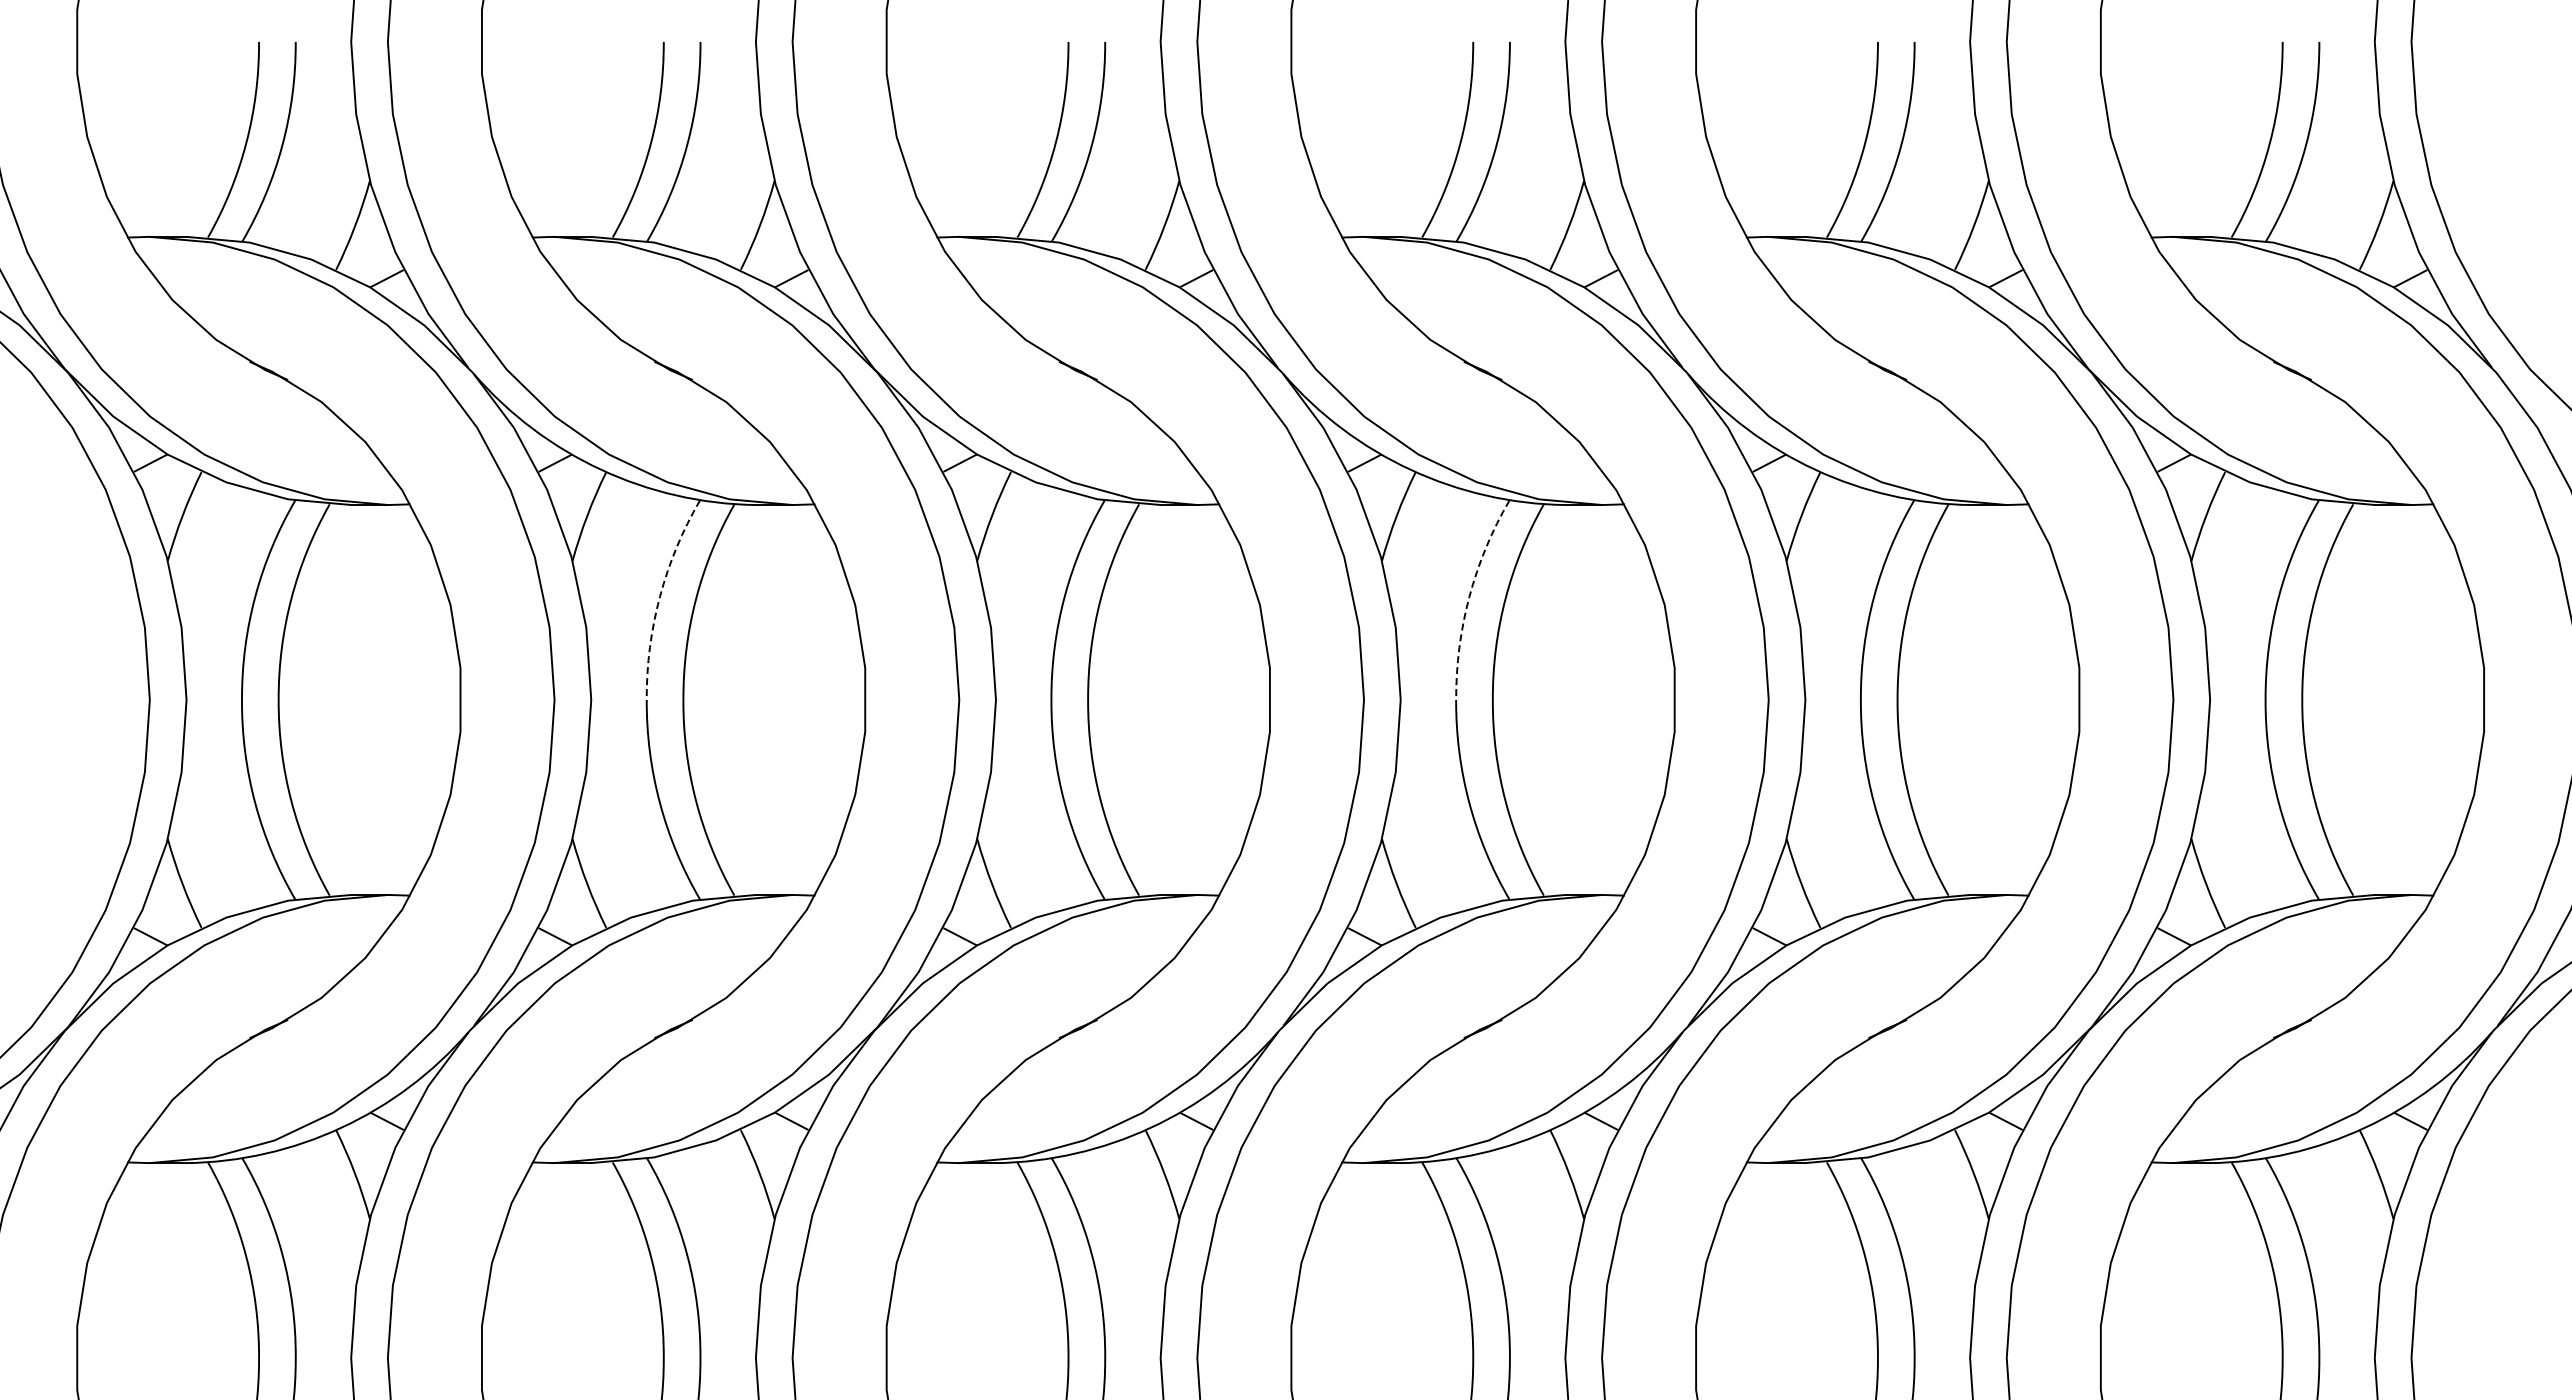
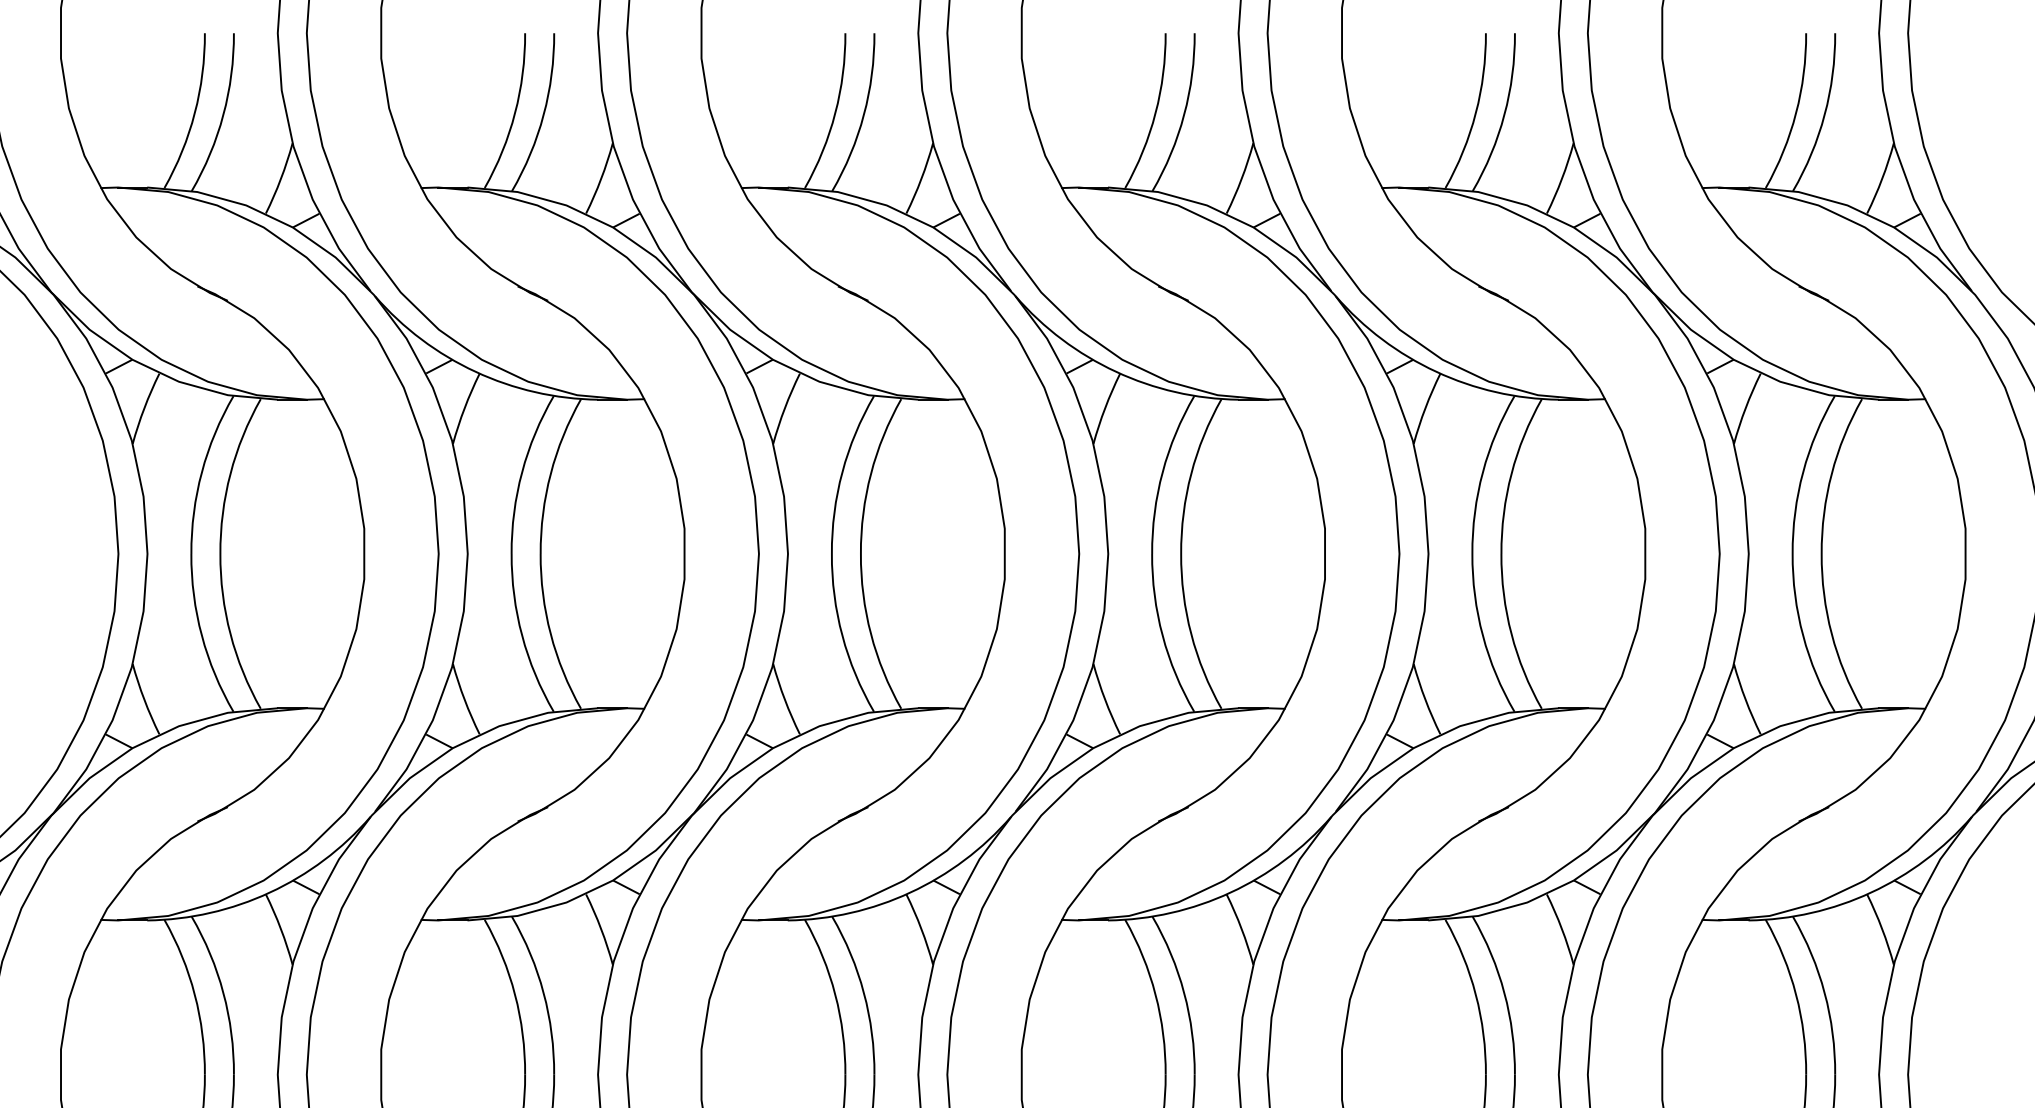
arc: (659, 596) -> (521, 472), dashed -> solid
arc: (1469, 596) -> (1162, 472), dashed -> solid

